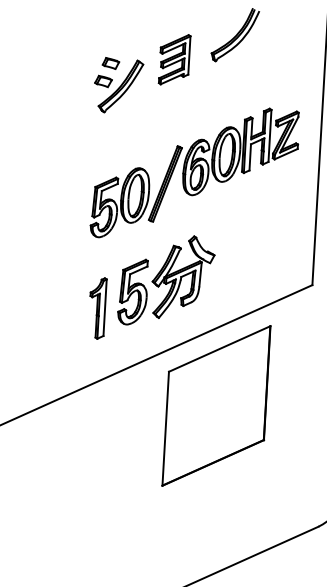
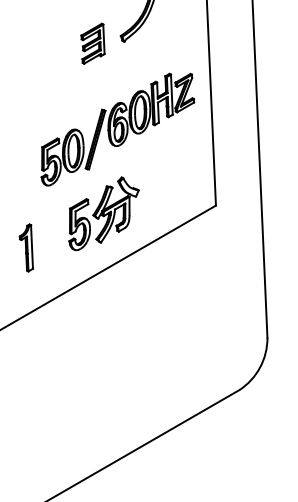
part: (117, 86) -> (51, 68), removed
part: (96, 307) -> (25, 247), moved
part: (215, 405) -> (151, 305), removed

